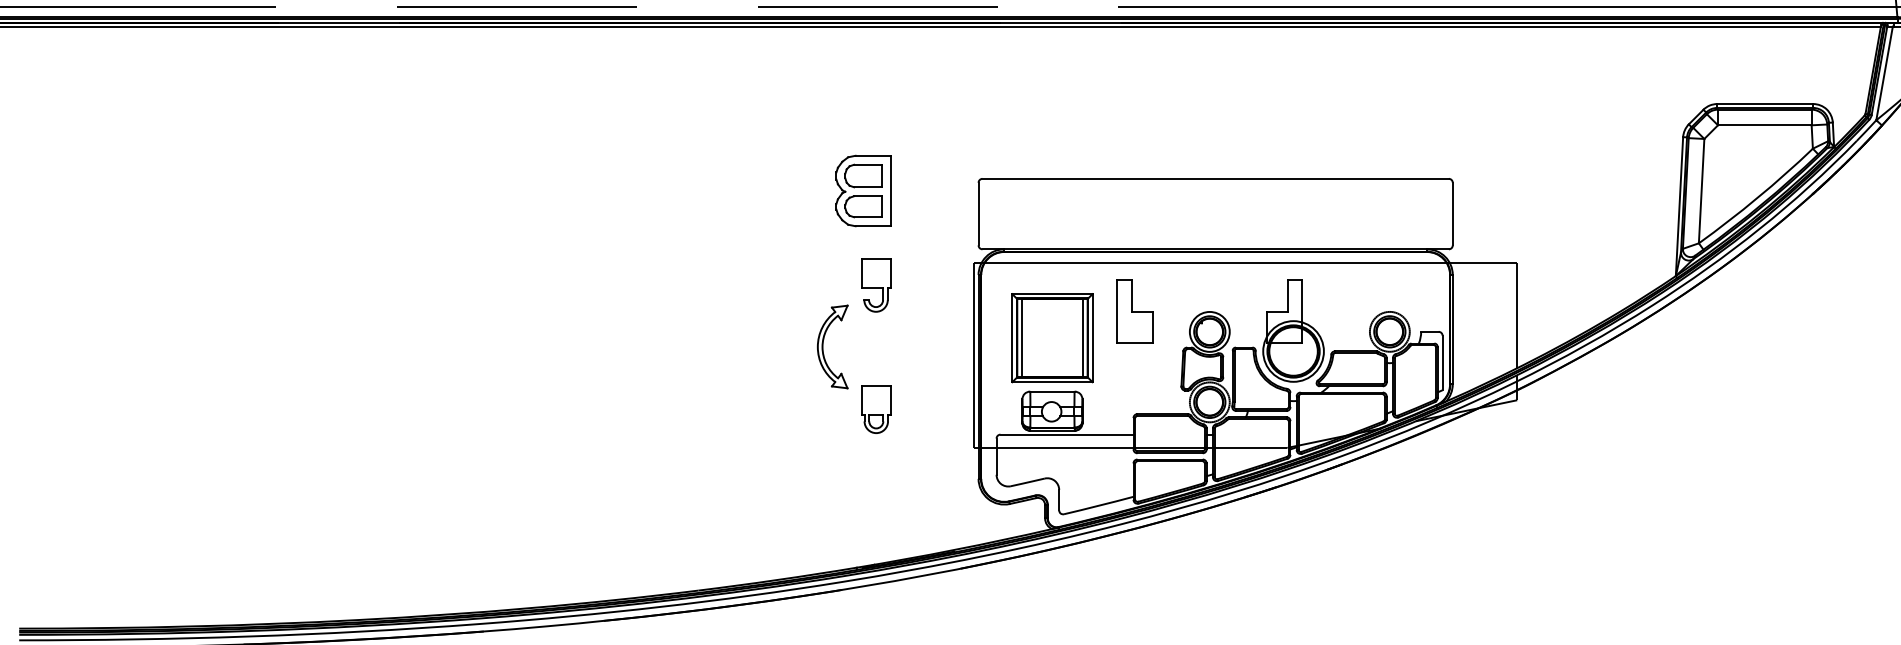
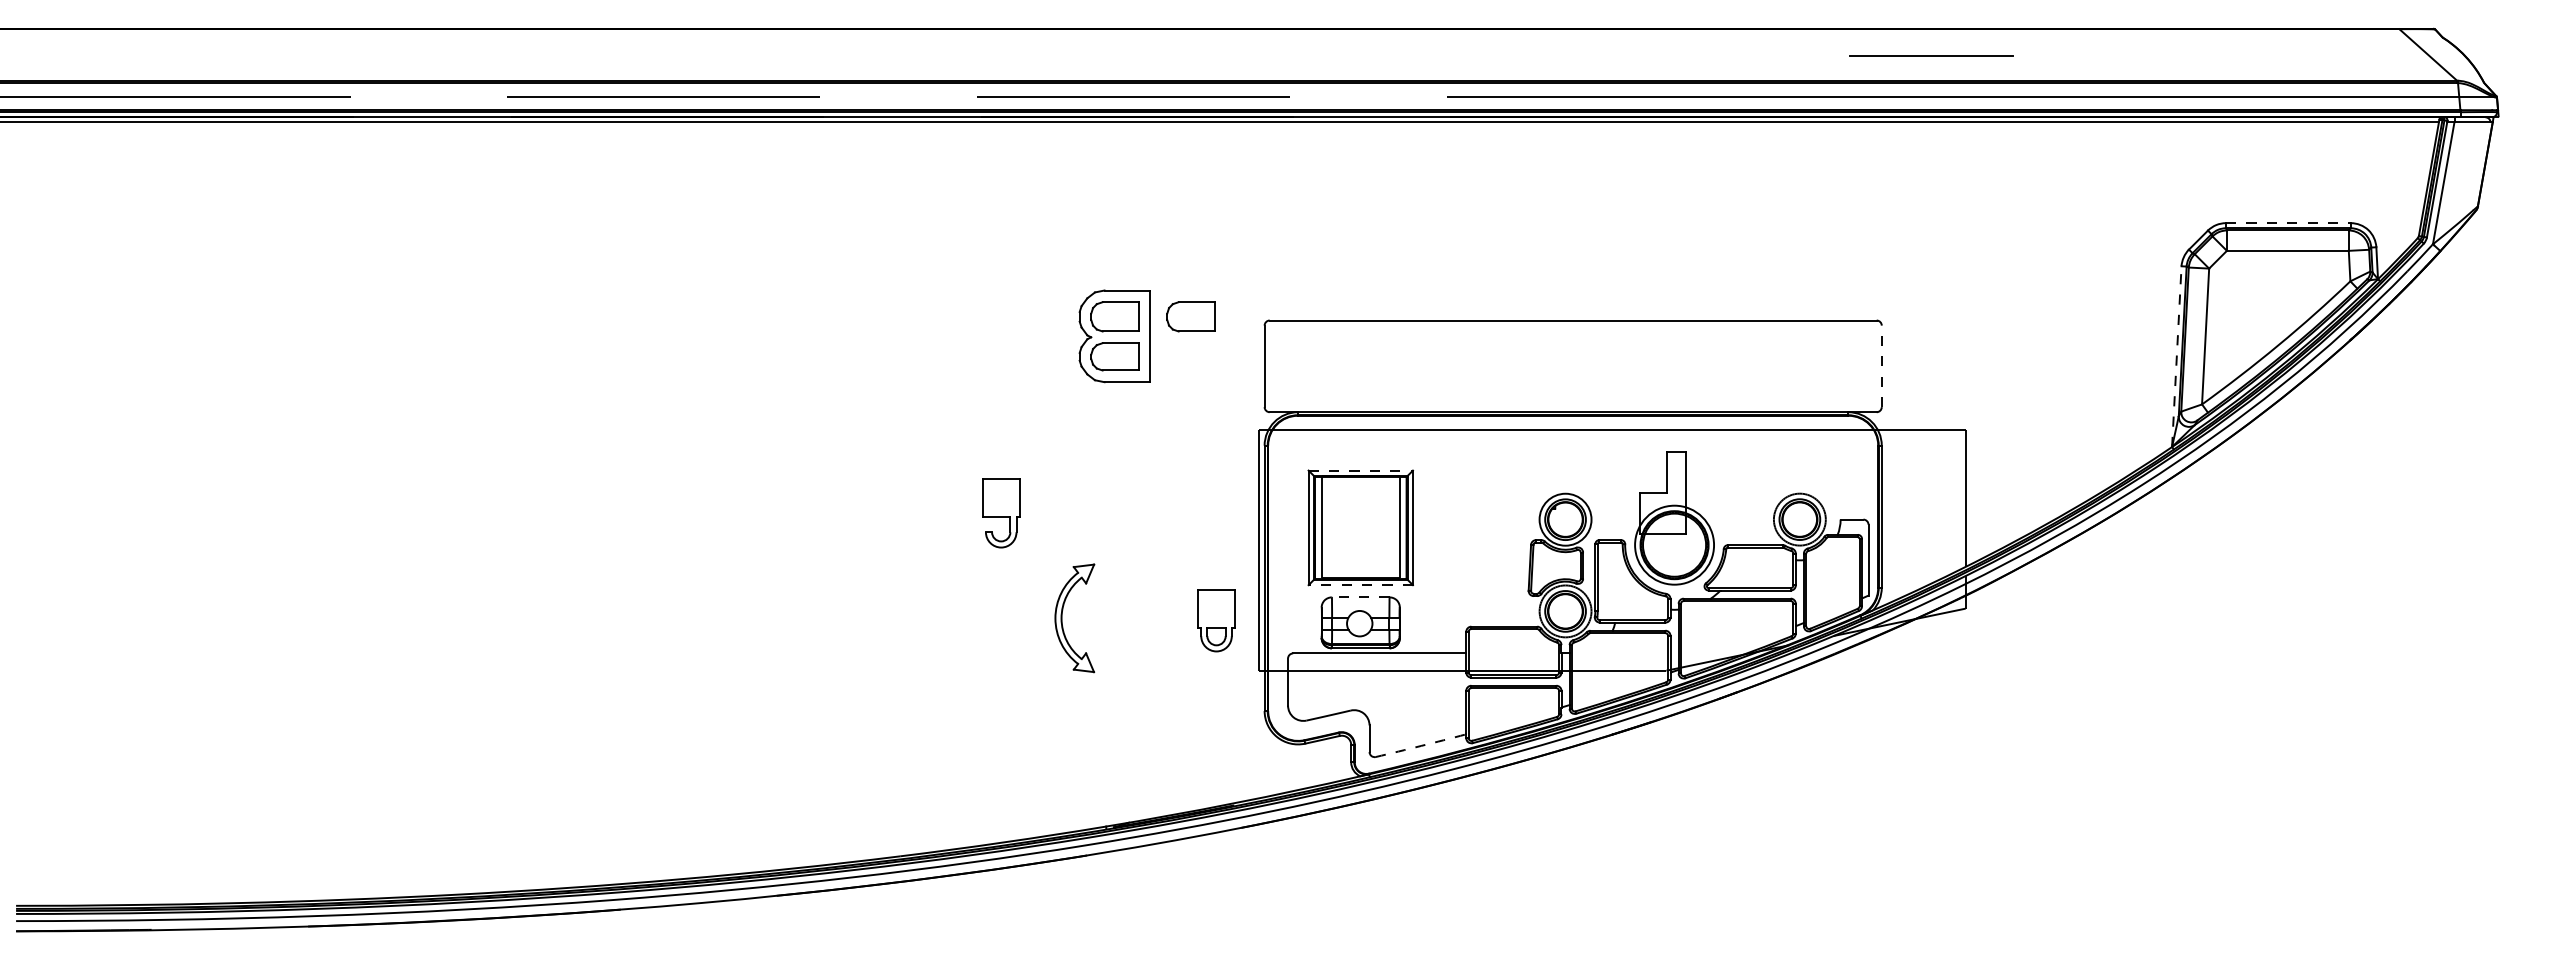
line: (1765, 104) -> (2288, 223), solid -> dashed
part: (921, 175) -> (1190, 316), added
line: (1679, 206) -> (2176, 356), solid -> dashed
line: (1452, 214) -> (1881, 366), solid -> dashed
part: (876, 285) -> (1001, 513), moved
line: (1053, 294) -> (1361, 470), solid -> dashed
part: (1134, 311) -> (1467, 492), removed
part: (823, 347) -> (1062, 618), moved
line: (1052, 382) -> (1360, 585), solid -> dashed
line: (1052, 391) -> (1360, 597), solid -> dashed
part: (876, 409) -> (1216, 620), moved
arc: (1099, 505) -> (1421, 745), solid -> dashed

